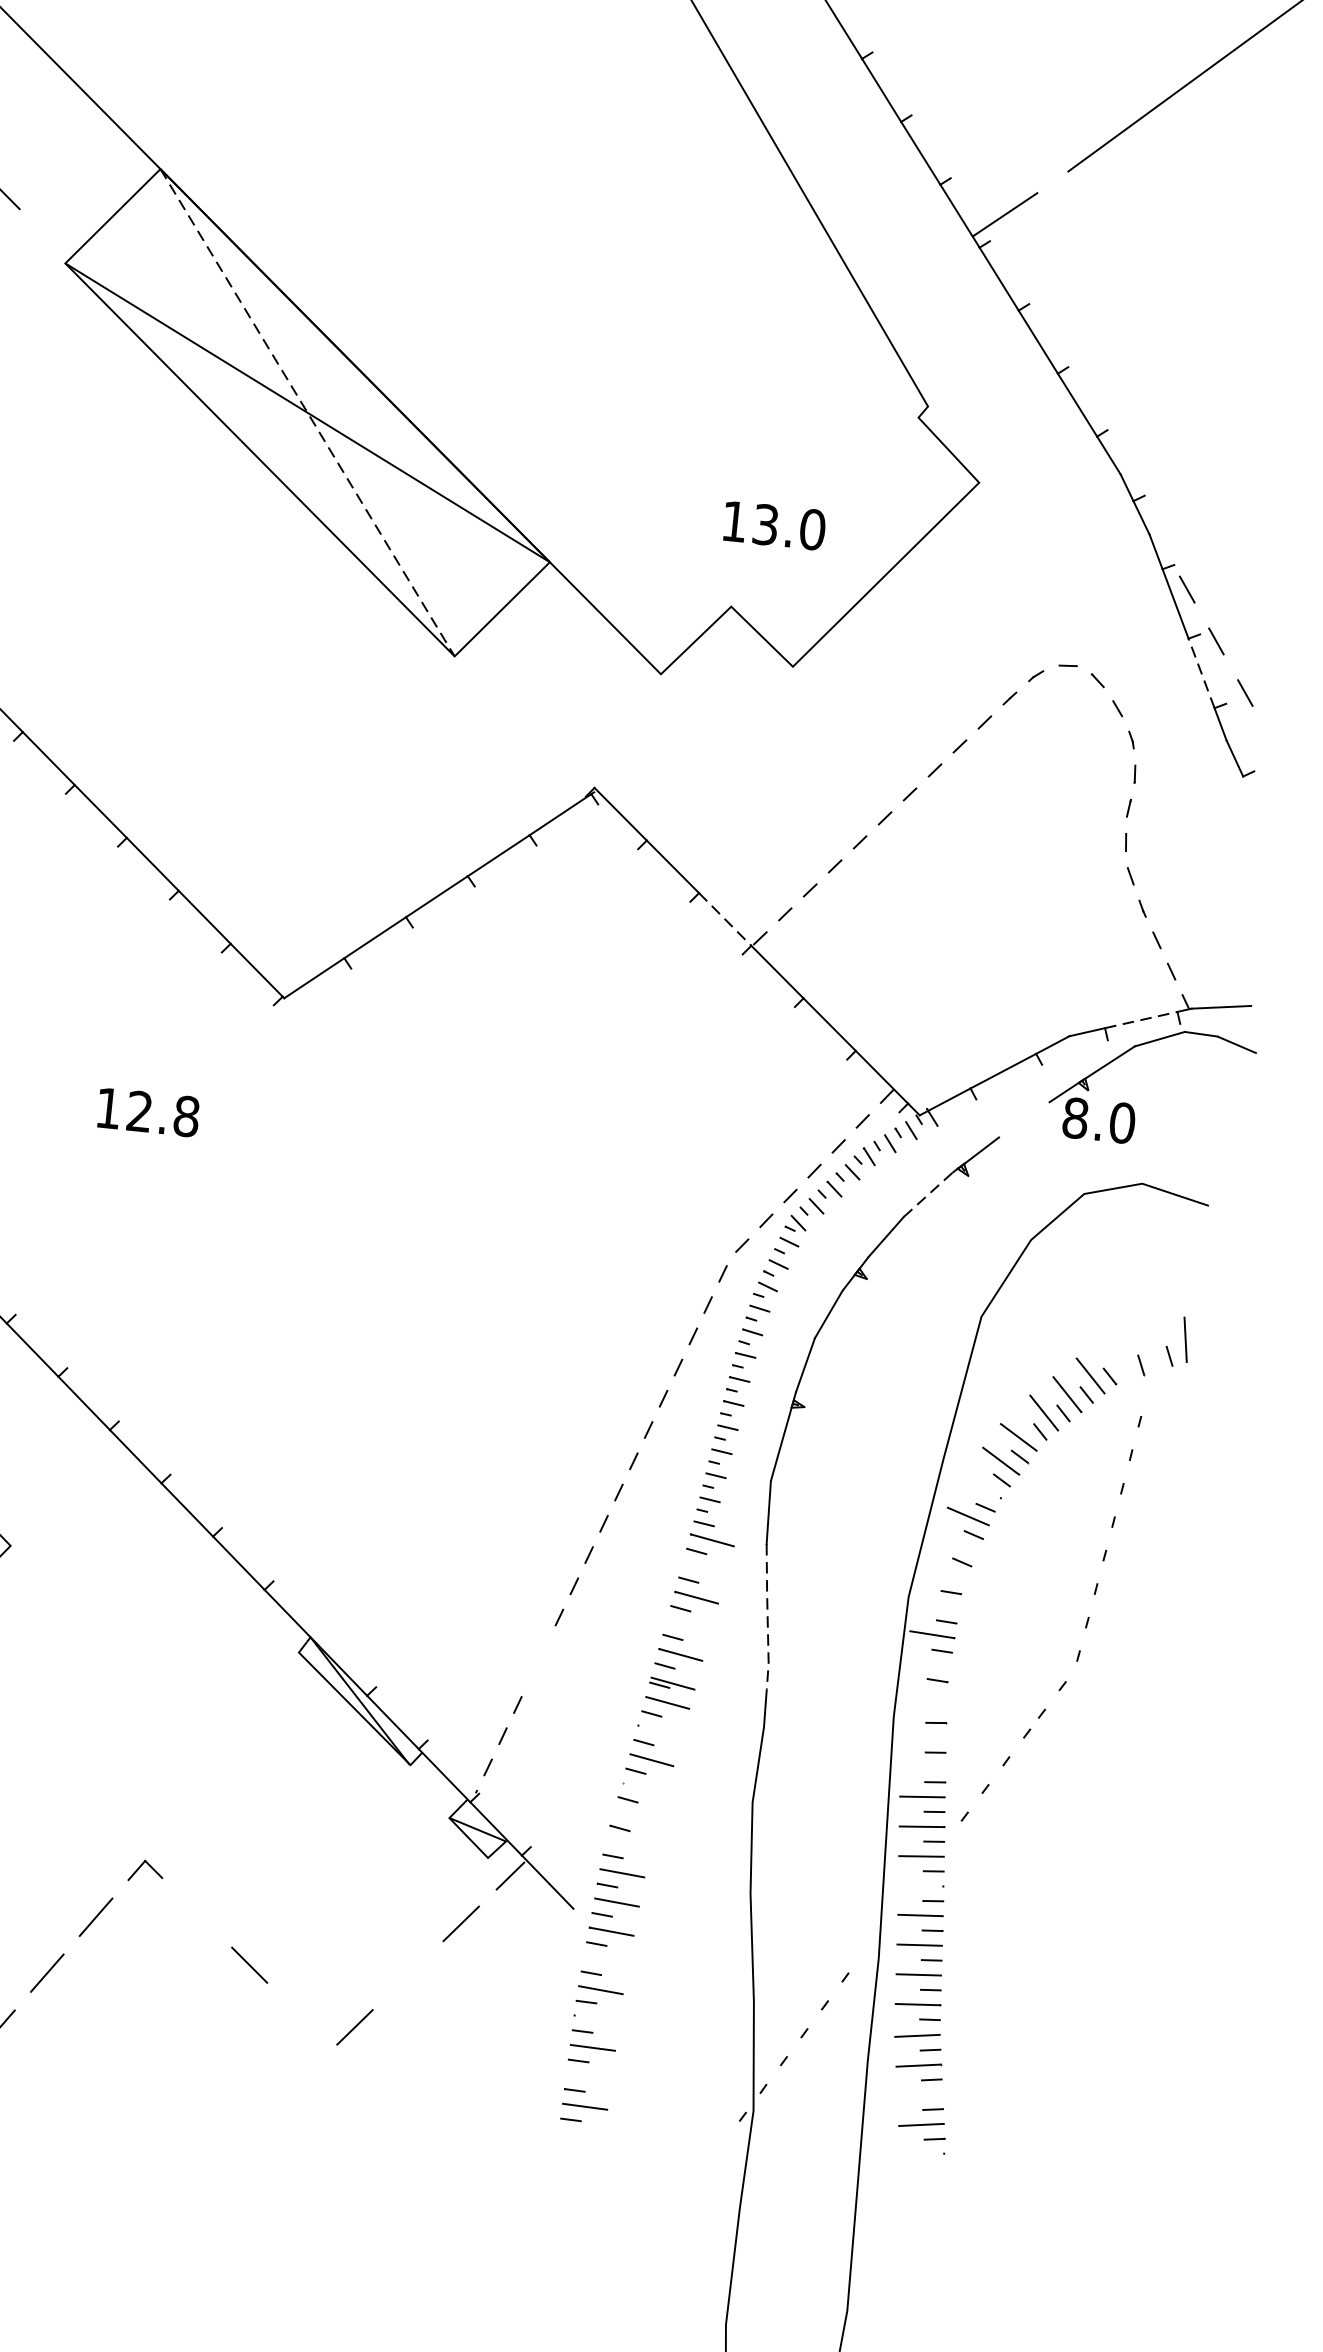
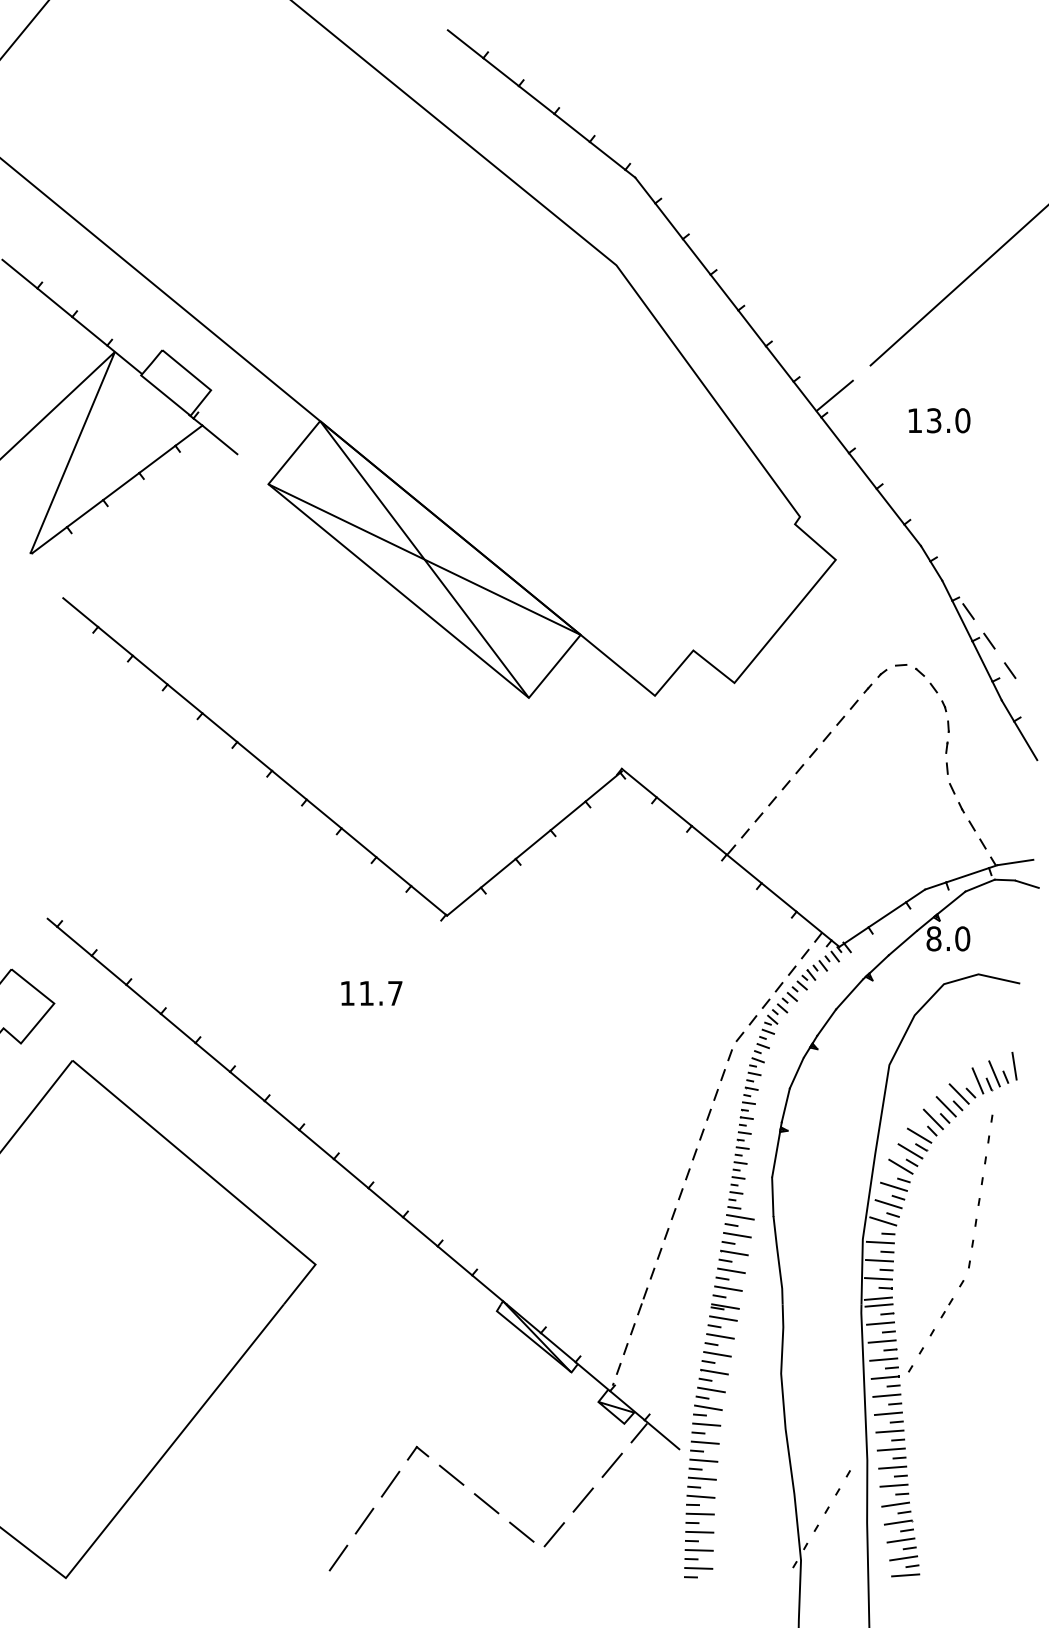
line: (307, 412) -> (424, 559), dashed -> solid
text: (774, 525) -> (939, 420), moved
line: (1201, 673) -> (982, 661), dashed -> solid
line: (1258, 809) -> (1025, 740), added
line: (725, 919) -> (709, 840), dashed -> solid
line: (1141, 1020) -> (967, 875), dashed -> solid
text: (162, 1114) -> (380, 993), 12.8 -> 11.7
line: (1023, 1120) -> (902, 943), added
line: (928, 1194) -> (849, 994), dashed -> solid
line: (1151, 1348) -> (994, 1073), added
line: (1122, 1356) -> (977, 1080), added
line: (982, 1484) -> (900, 1166), added
line: (956, 1544) -> (888, 1204), added
line: (704, 1567) -> (737, 1234), added
line: (945, 1571) -> (883, 1221), added
line: (935, 1604) -> (879, 1242), added
line: (767, 1617) -> (778, 1260), dashed -> solid
line: (688, 1625) -> (731, 1270), added
line: (927, 1663) -> (878, 1278), added
line: (537, 1664) -> (642, 1303), added
line: (922, 1696) -> (877, 1298), added
line: (923, 1707) -> (878, 1305), added
line: (659, 1731) -> (720, 1336), added
line: (923, 1737) -> (880, 1323), added
line: (921, 1766) -> (881, 1341), added
line: (644, 1787) -> (714, 1371), added
line: (636, 1816) -> (711, 1389), added
line: (628, 1845) -> (708, 1407), added
line: (919, 1885) -> (887, 1413), added
line: (197, 1911) -> (451, 1474), added
line: (604, 1960) -> (701, 1478), added
line: (406, 1974) -> (582, 1499), added
line: (301, 2016) -> (521, 1531), added
line: (595, 2017) -> (699, 1513), added
line: (587, 2077) -> (698, 1550), added
line: (919, 2095) -> (900, 1540), added
line: (921, 2153) -> (905, 1575), added

